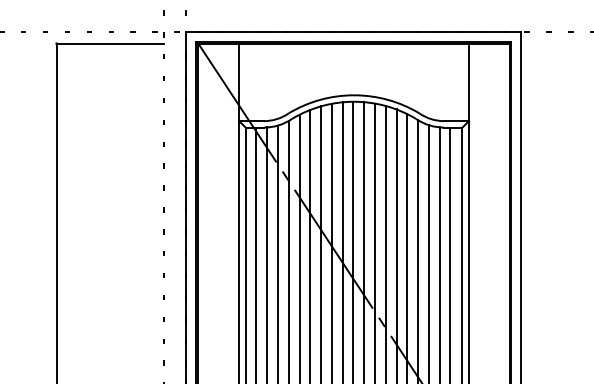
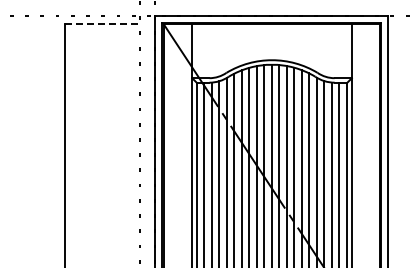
line: (111, 43) -> (103, 24), solid -> dashed

